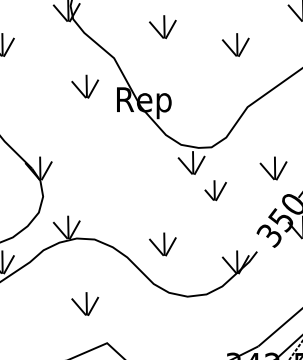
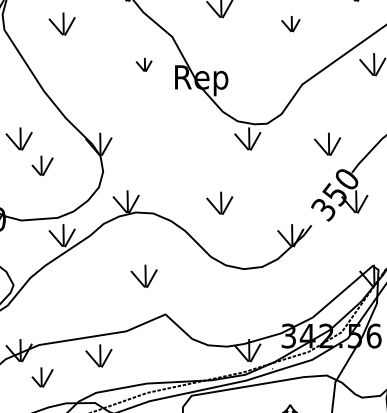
part: (235, 44) -> (290, 23), size x0.7
part: (84, 86) -> (143, 64), size x0.6
part: (215, 190) -> (271, 165), removed
part: (162, 243) -> (219, 202), moved

